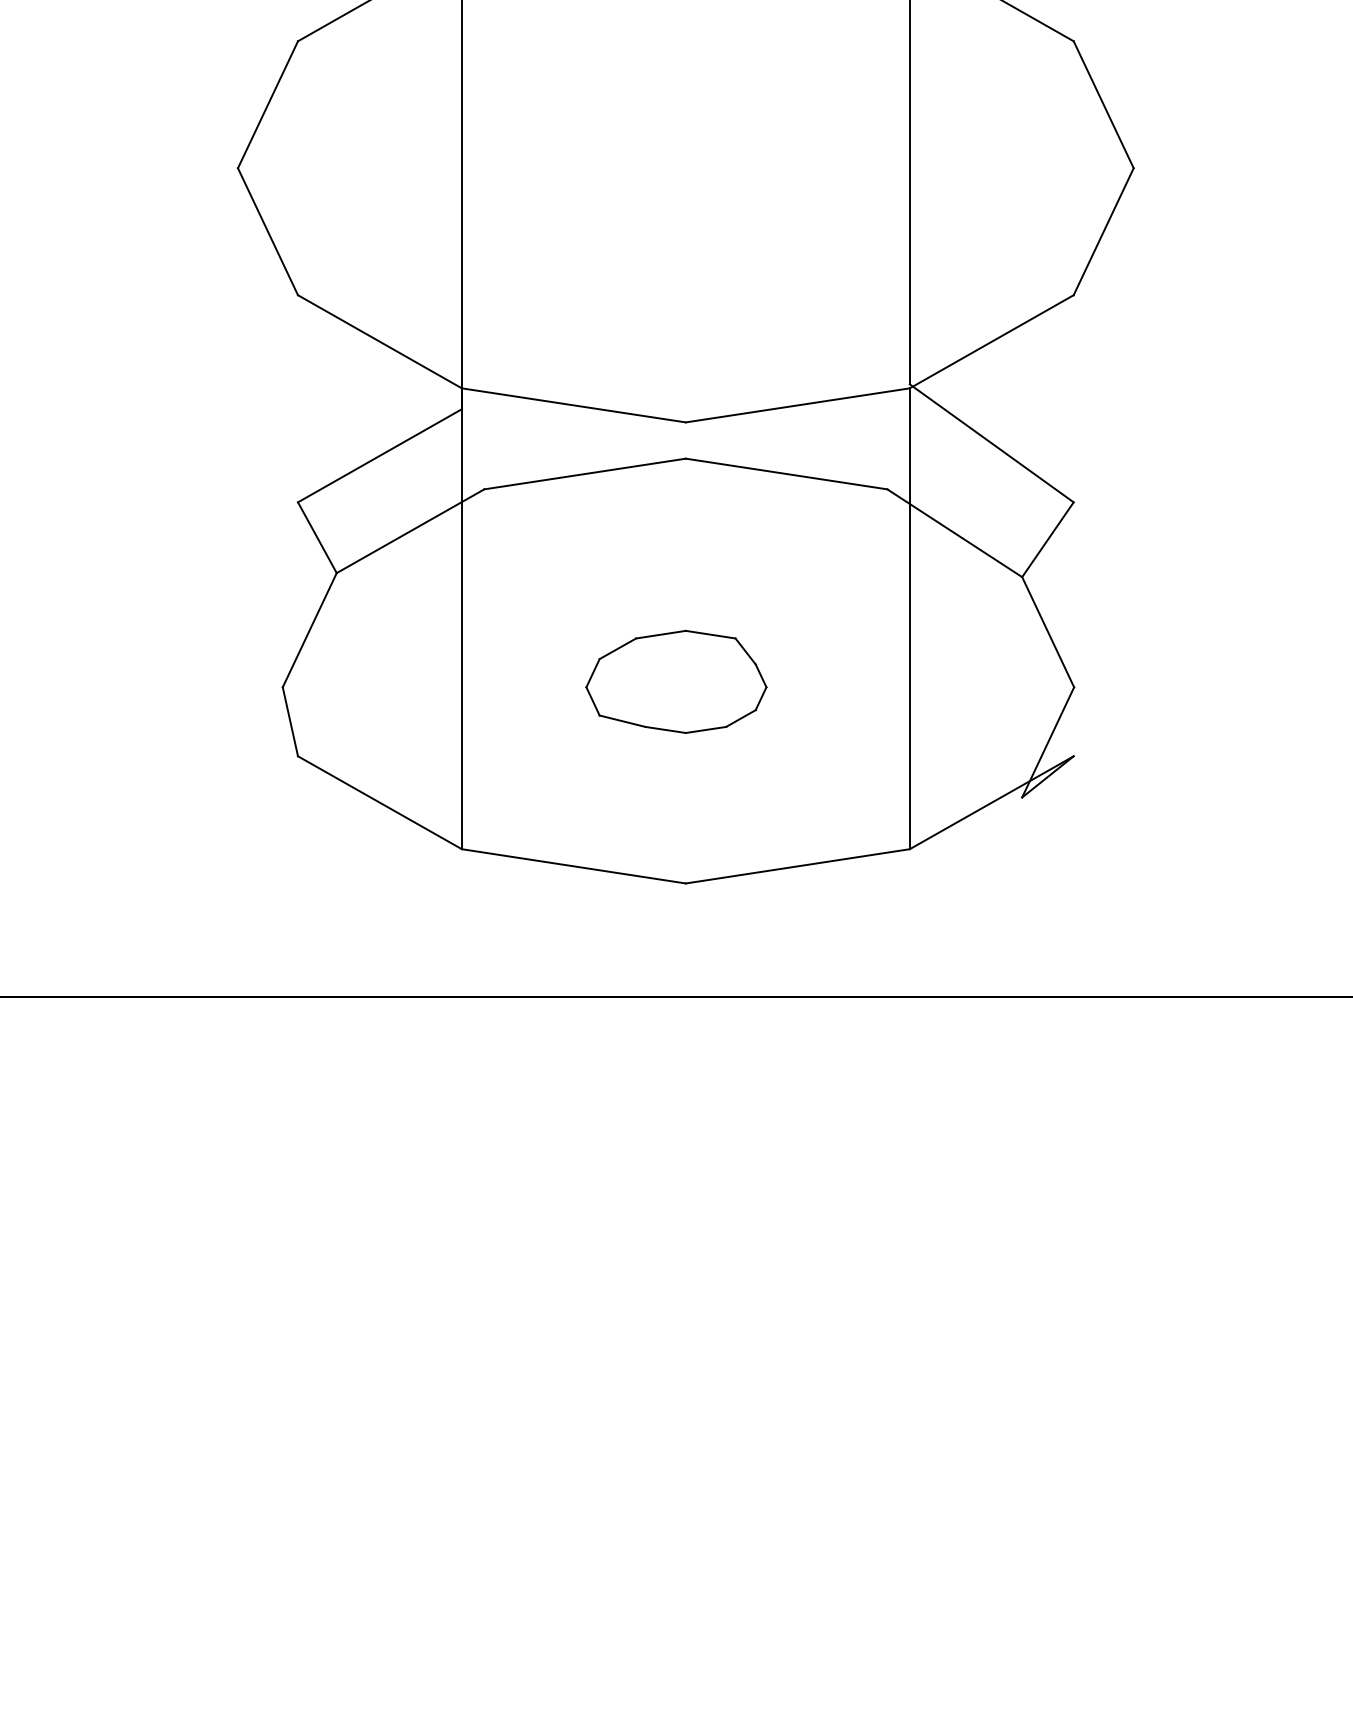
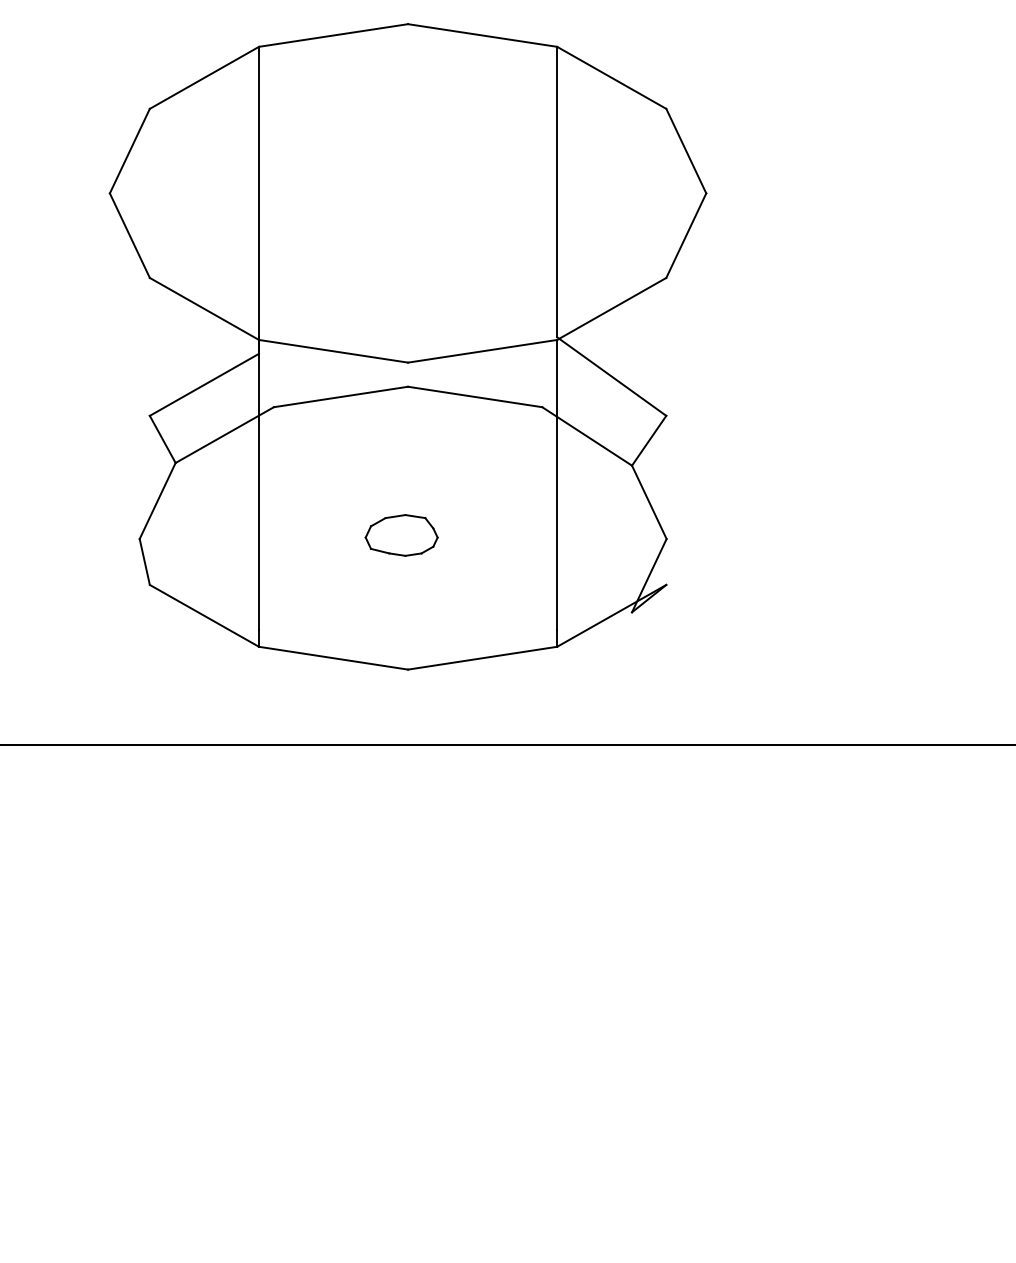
part: (675, 682) -> (401, 535), size x0.6

